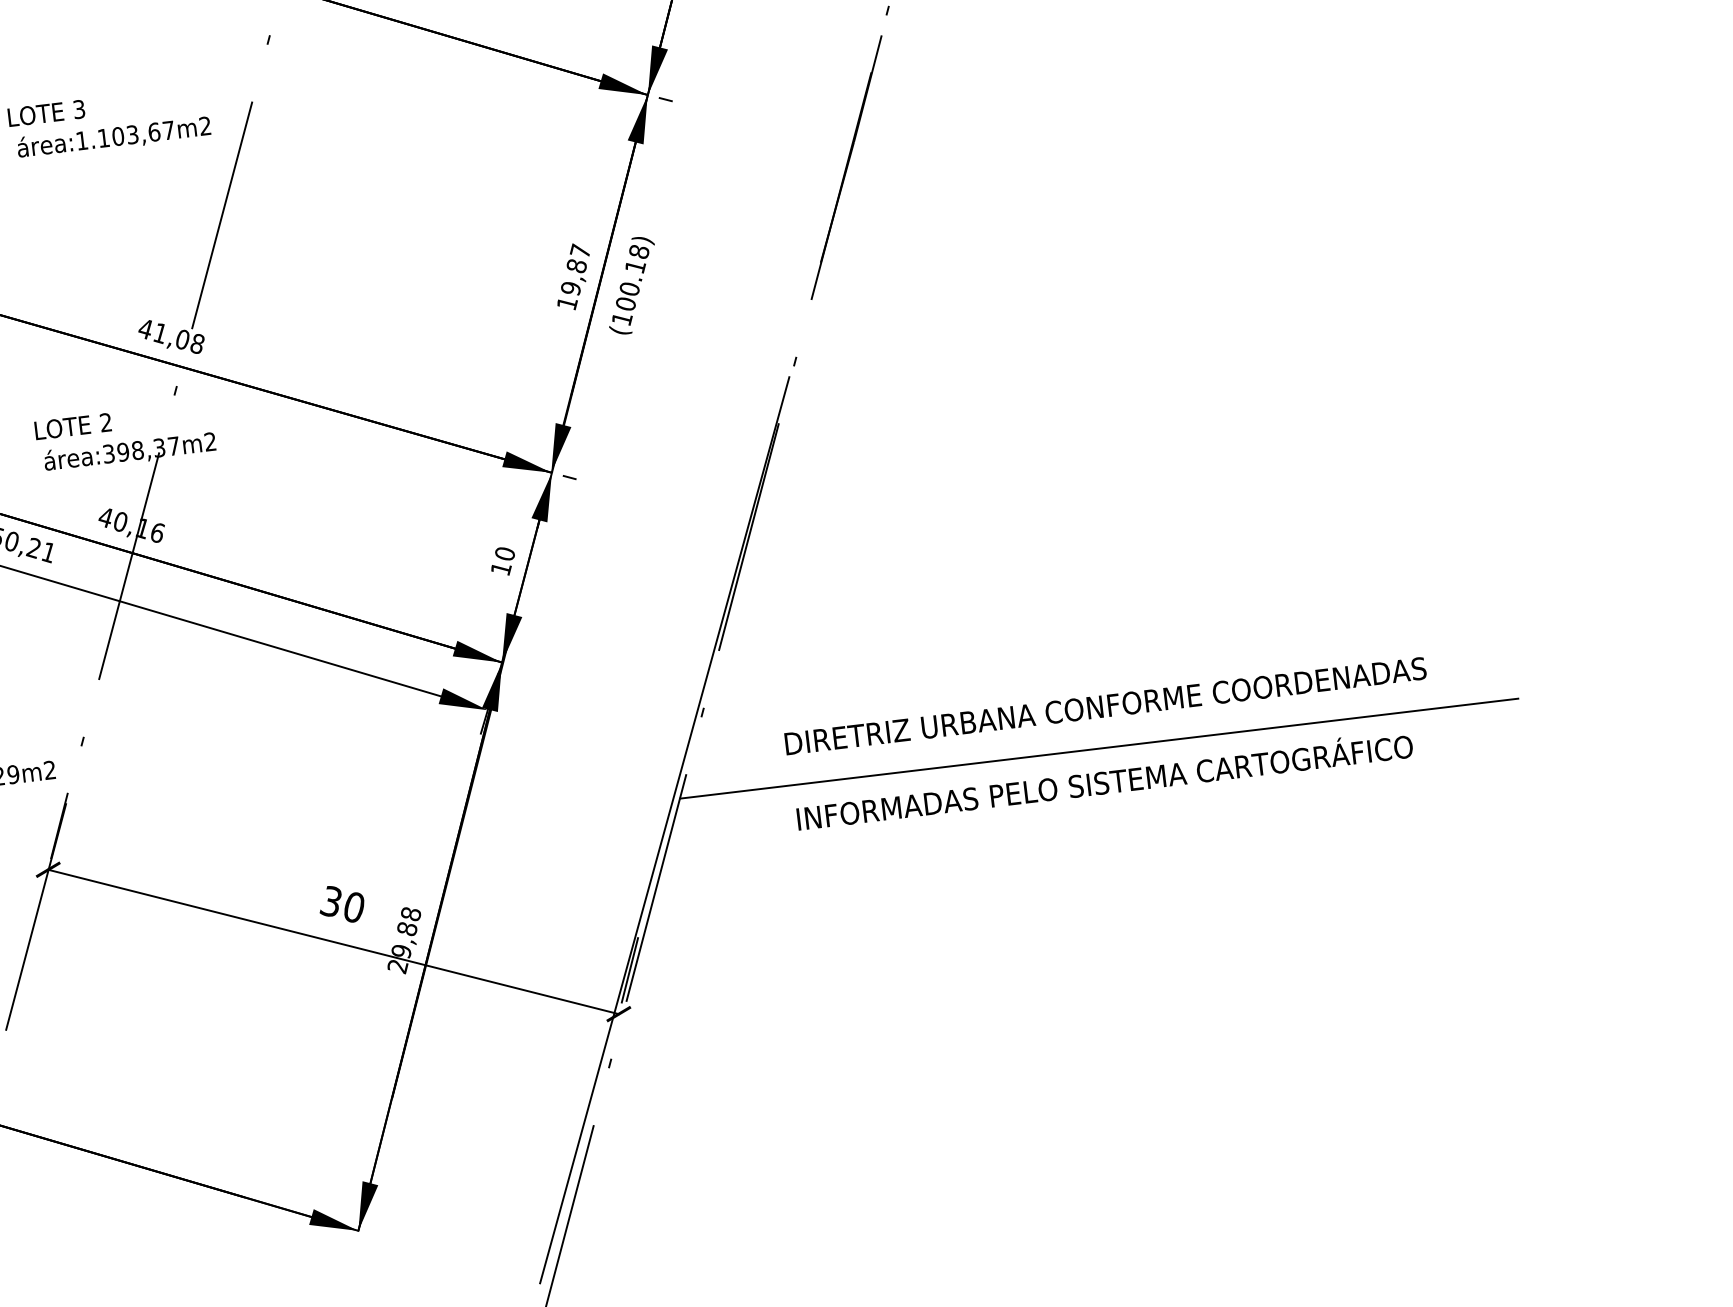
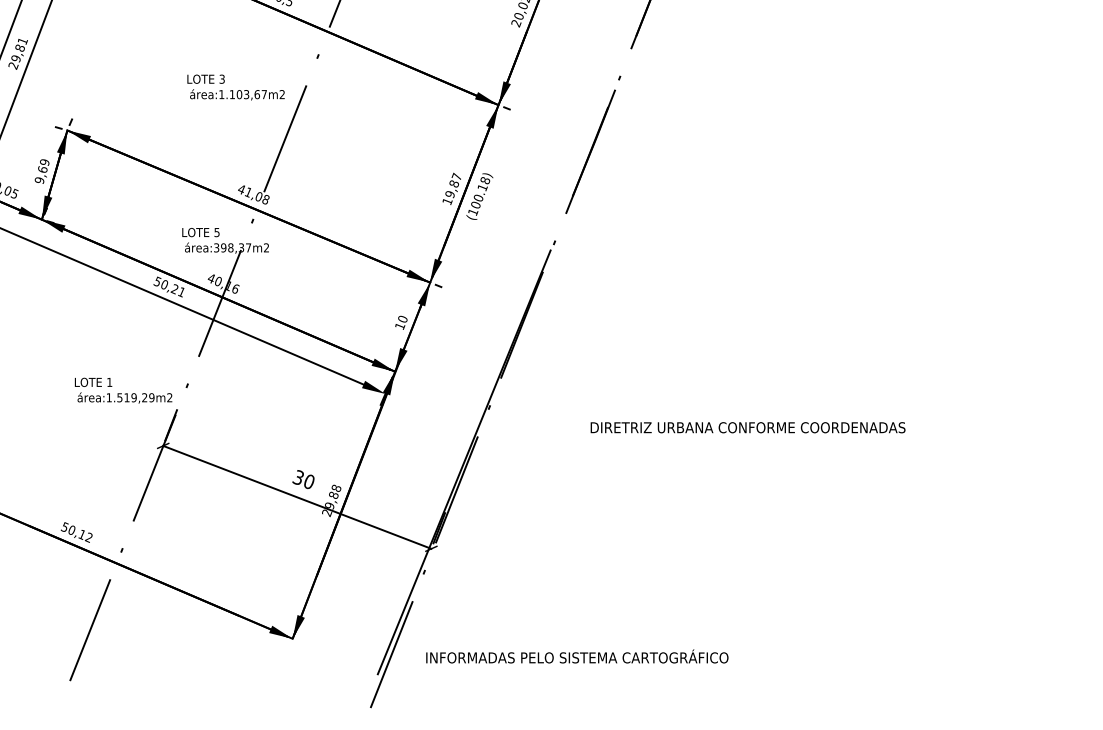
text: (104, 422) -> (216, 232), 2 -> 5
text: (1104, 705) -> (747, 427), moved
line: (1099, 747) -> (679, 447), removed
text: (1105, 780) -> (577, 656), moved

